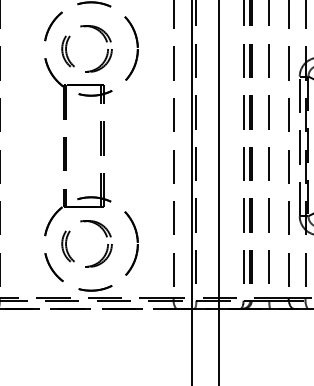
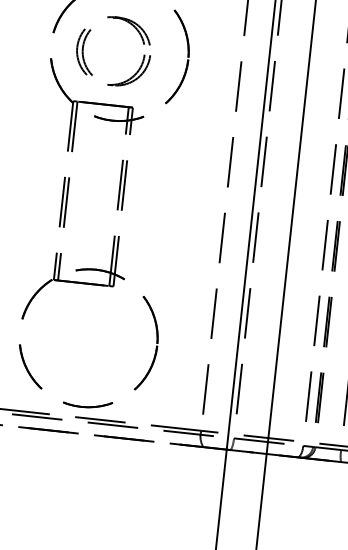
part: (67, 241) -> (54, 330), removed

